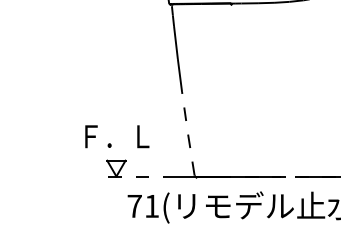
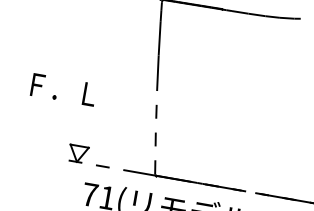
text: (117, 136) -> (63, 89), moved

